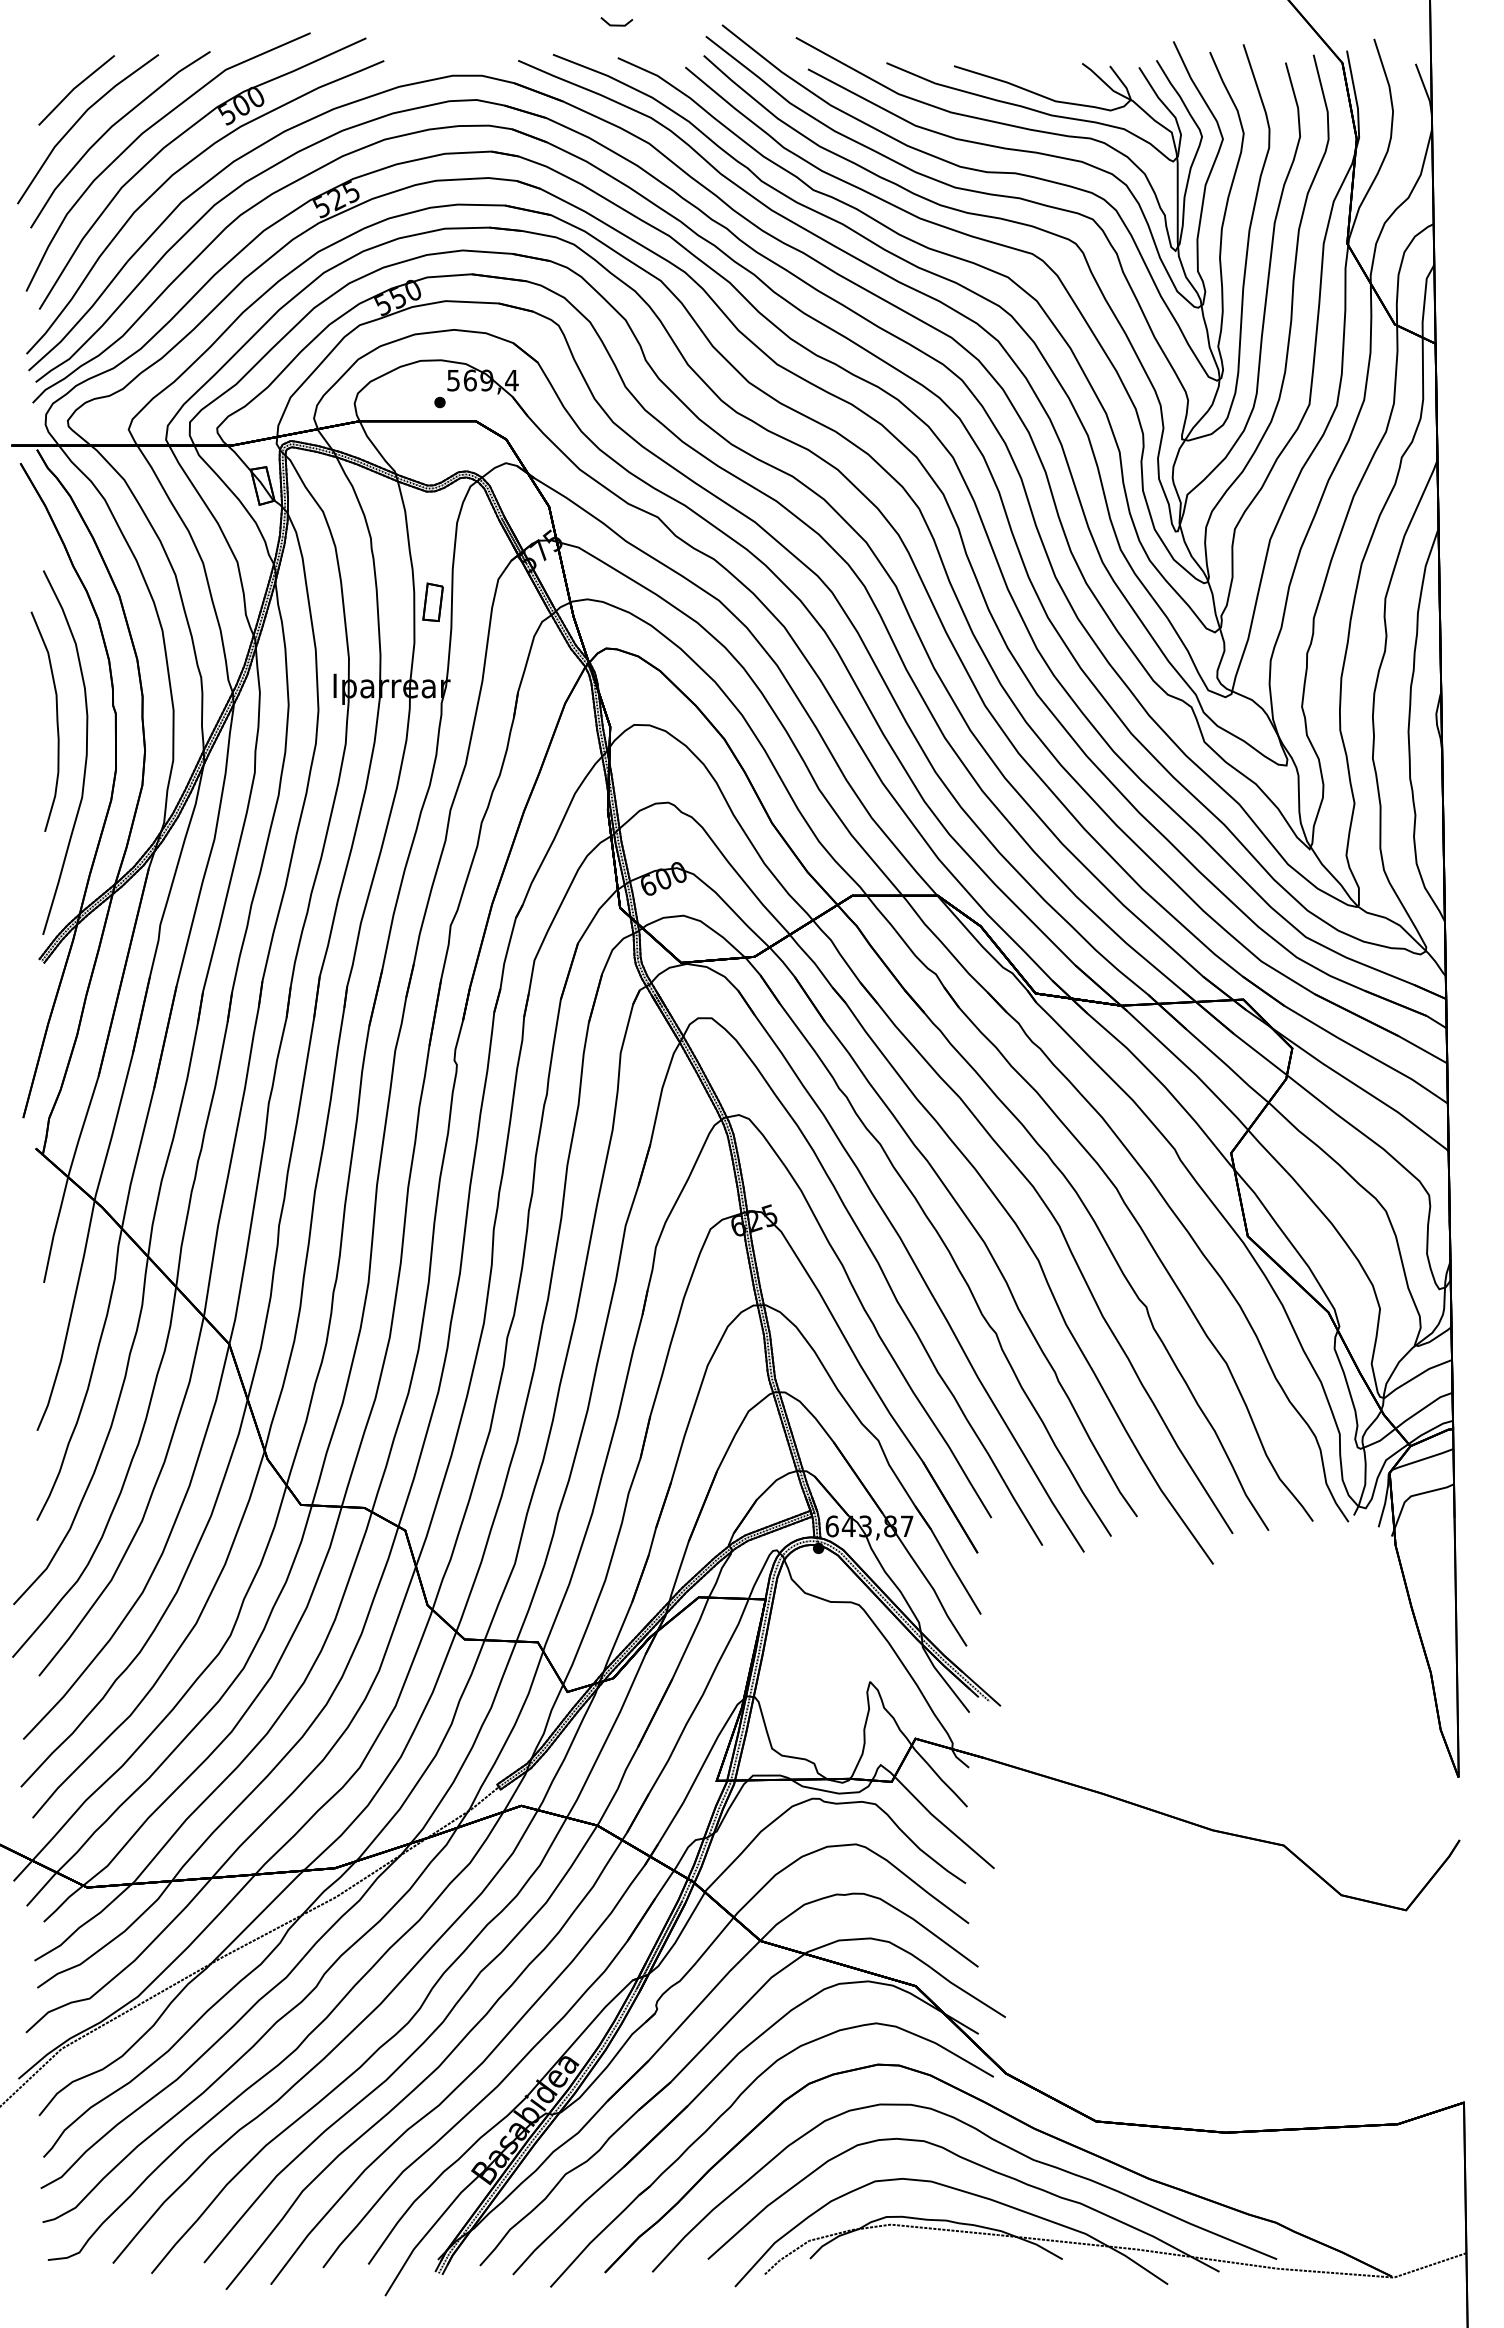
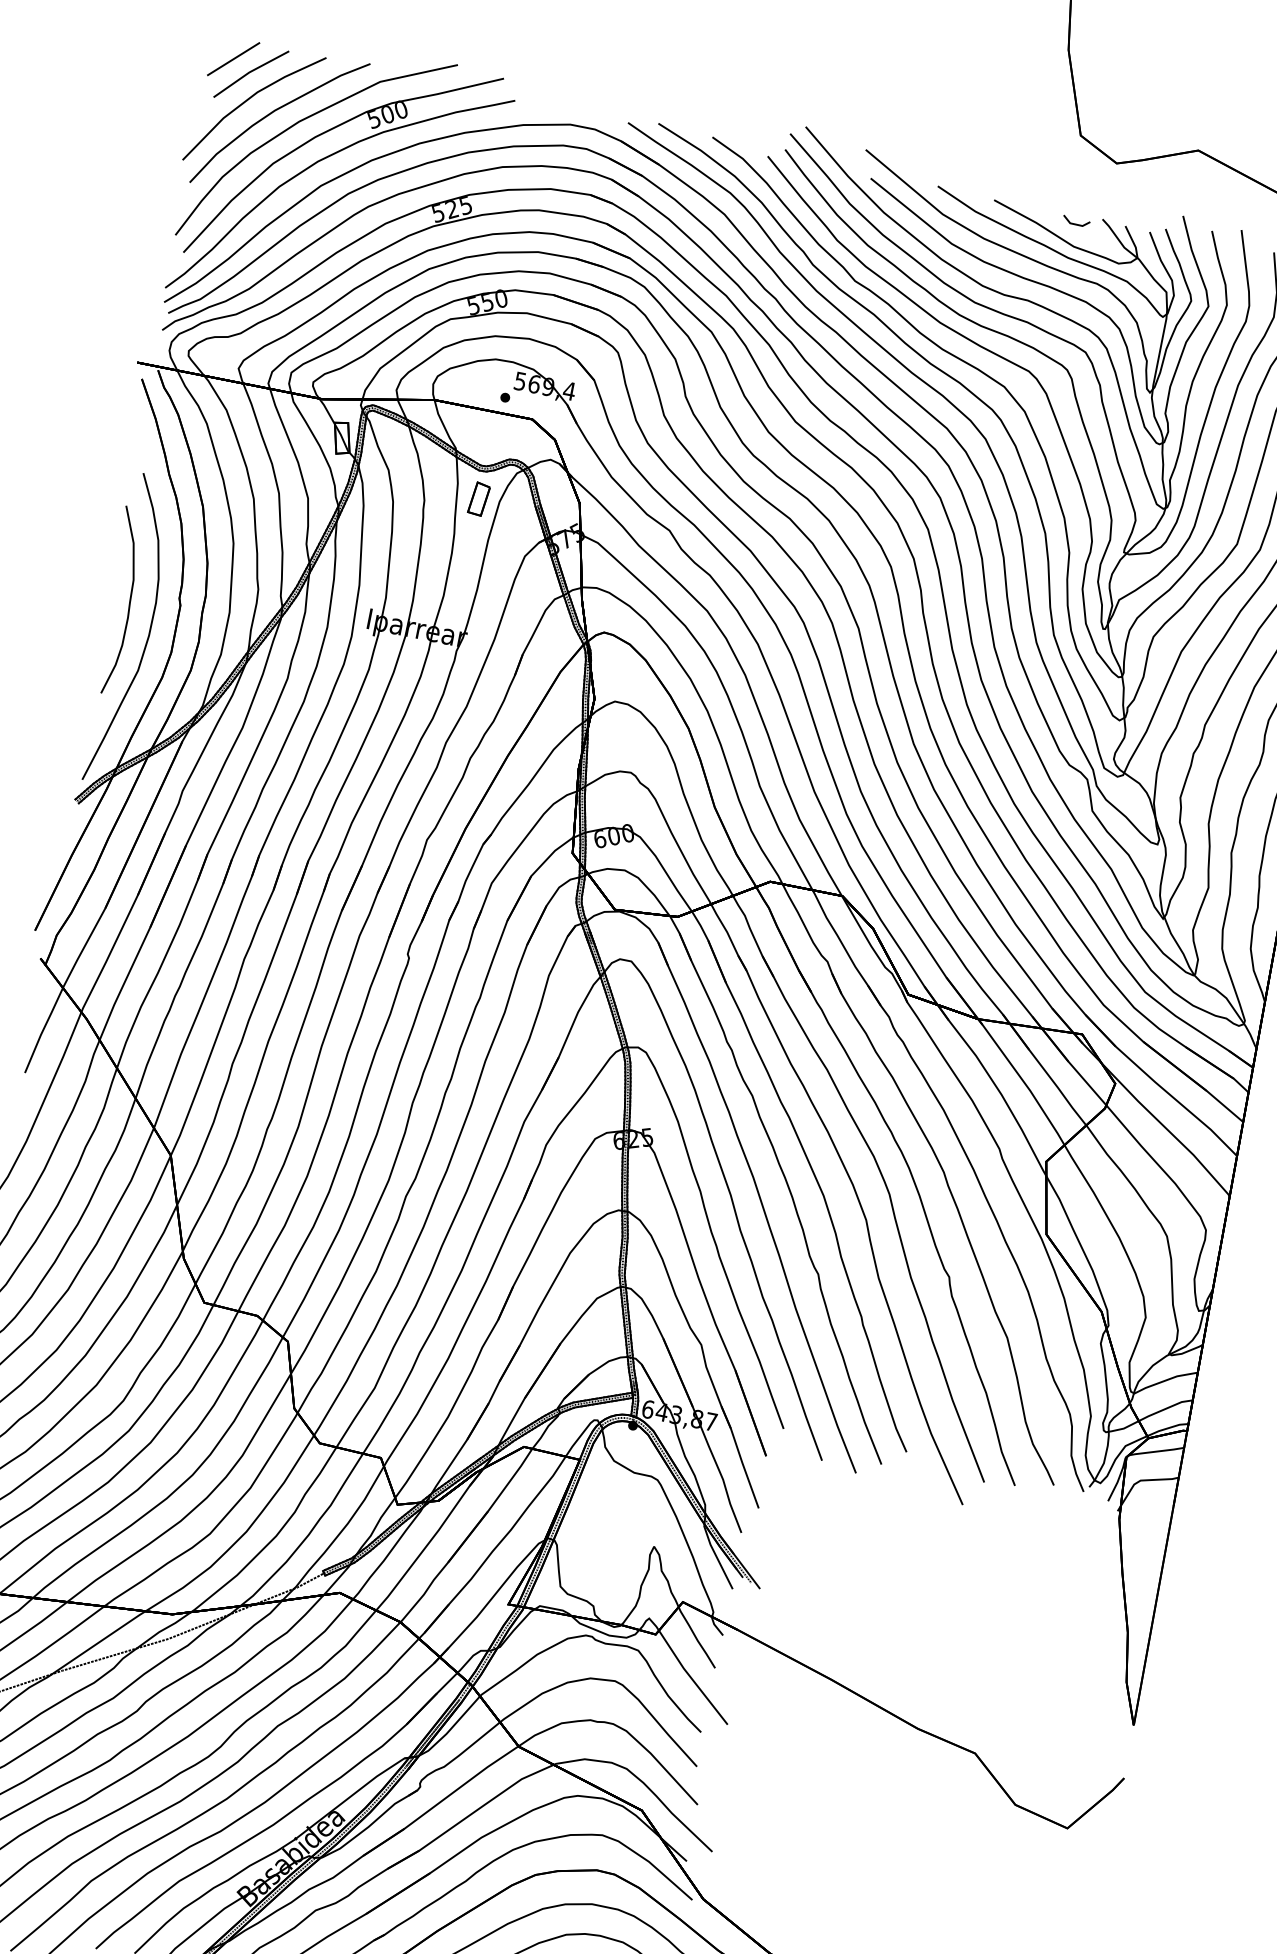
line: (616, 24) -> (1075, 223), moved
line: (52, 76) -> (233, 58), added
part: (432, 601) -> (478, 498), moved

